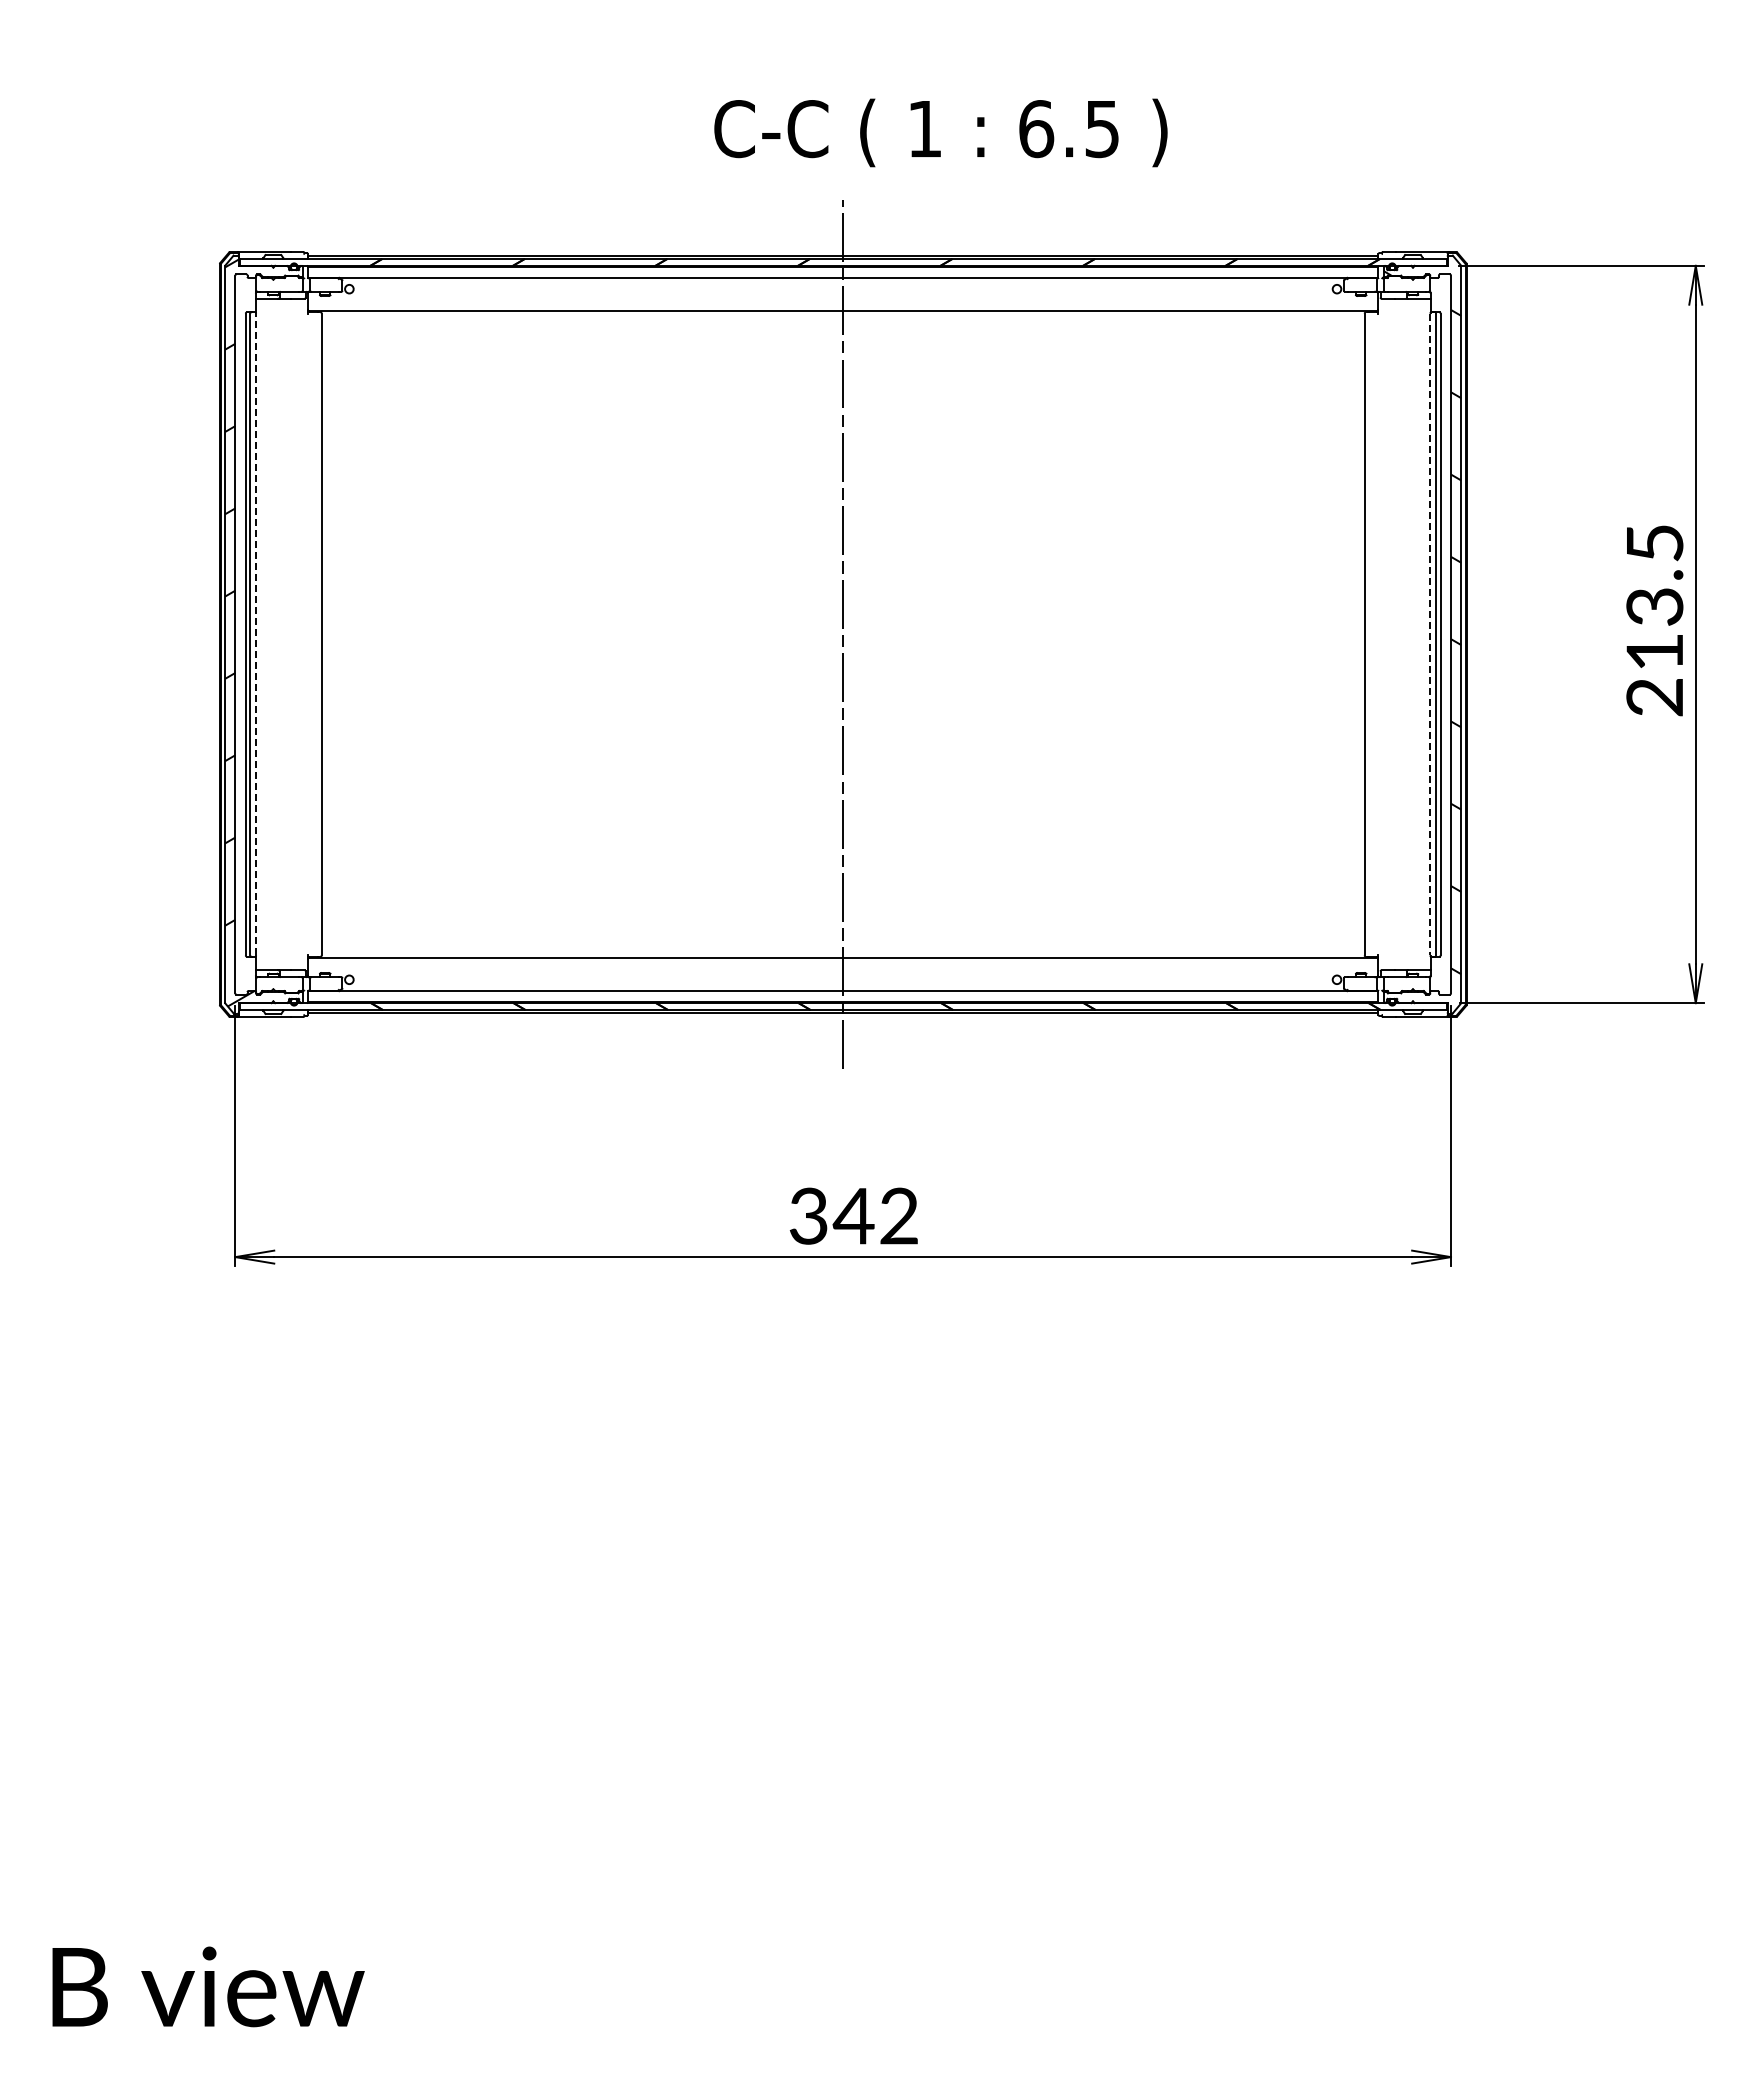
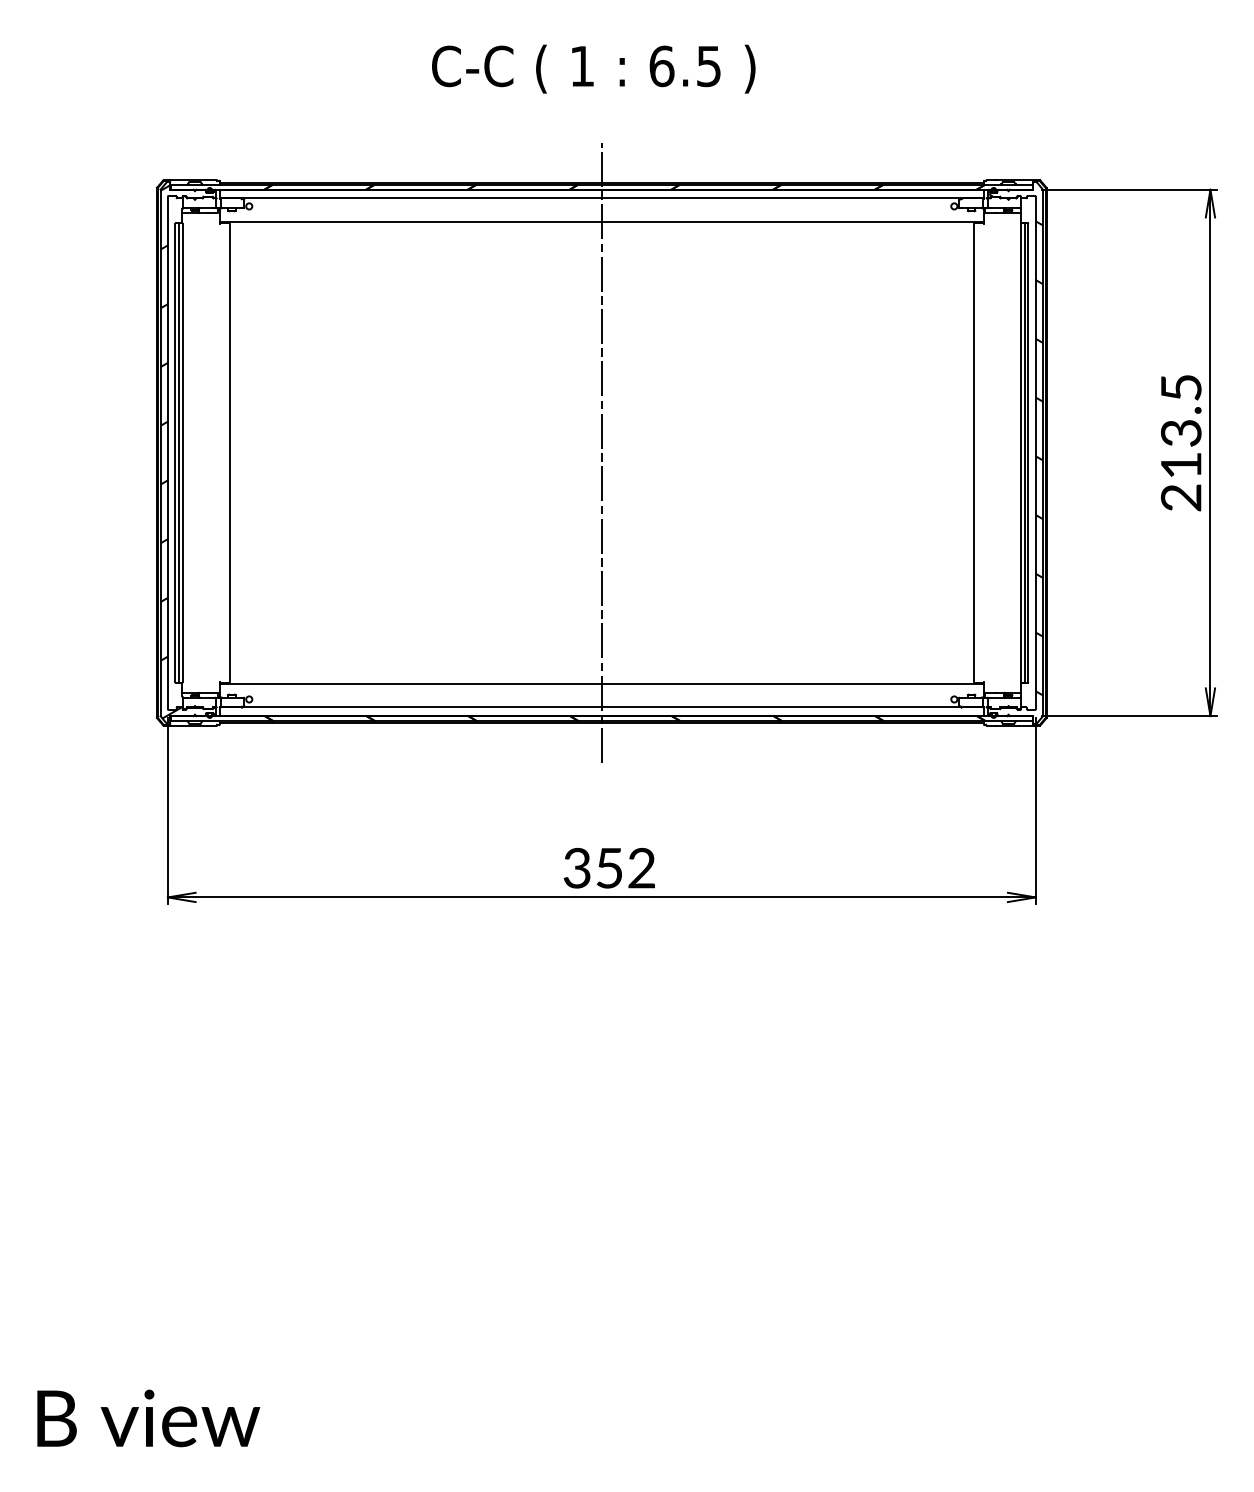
text: (940, 132) -> (593, 68), moved
line: (256, 634) -> (182, 452), dashed -> solid
line: (1430, 634) -> (1021, 452), dashed -> solid
text: (853, 1216) -> (609, 868), 342 -> 352

